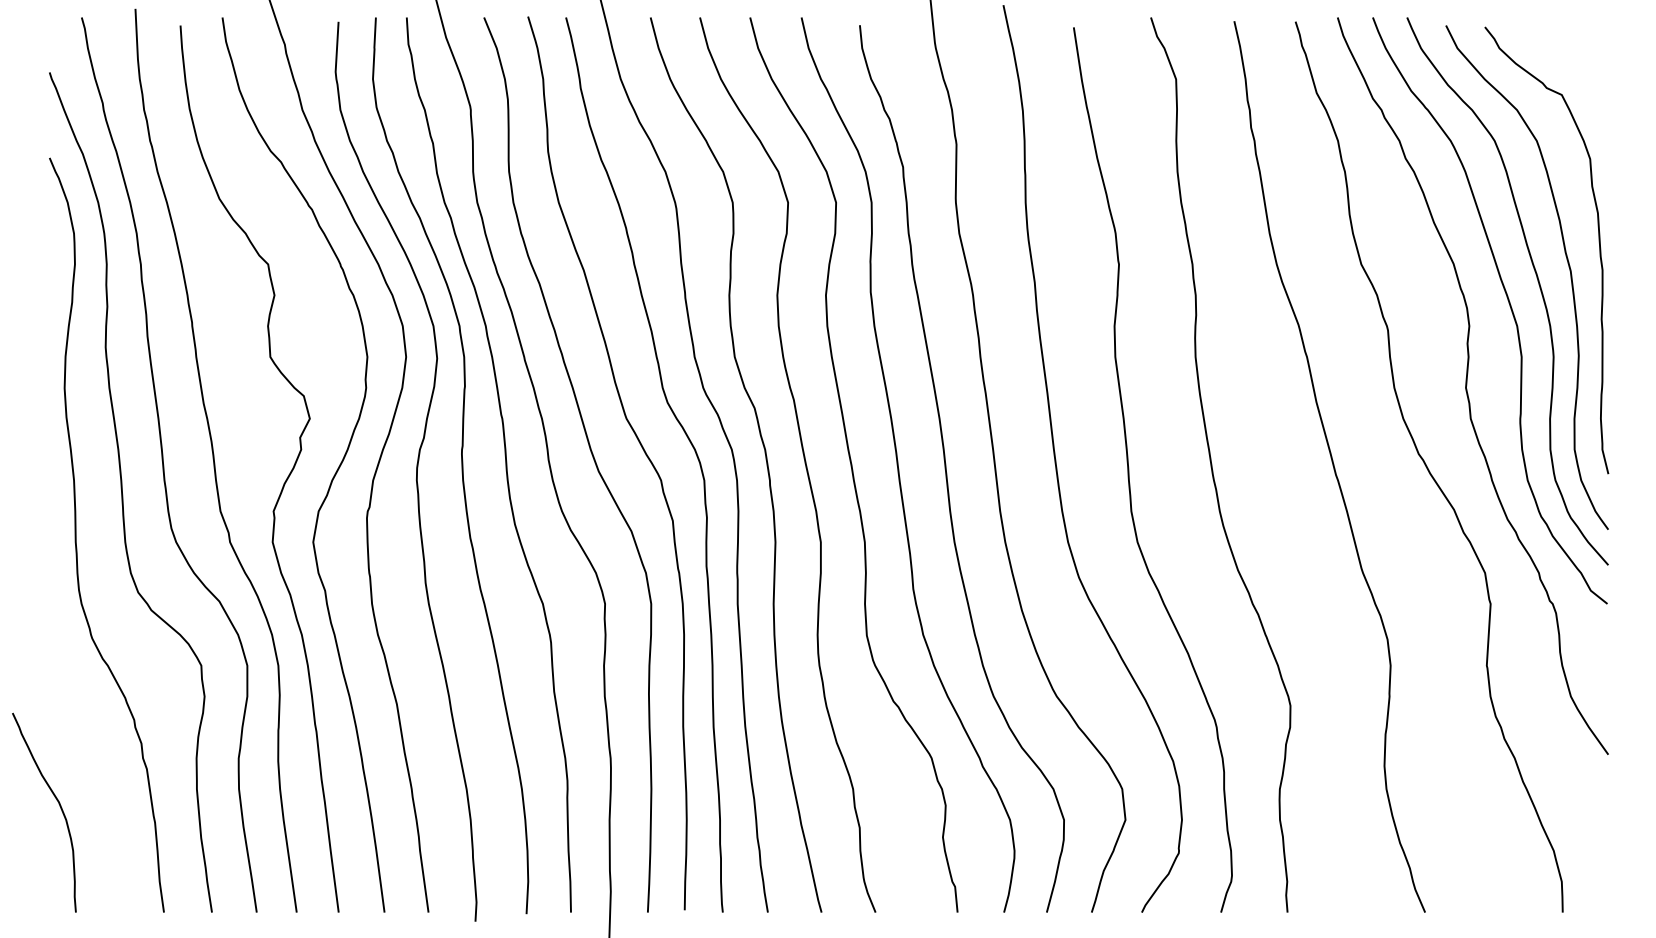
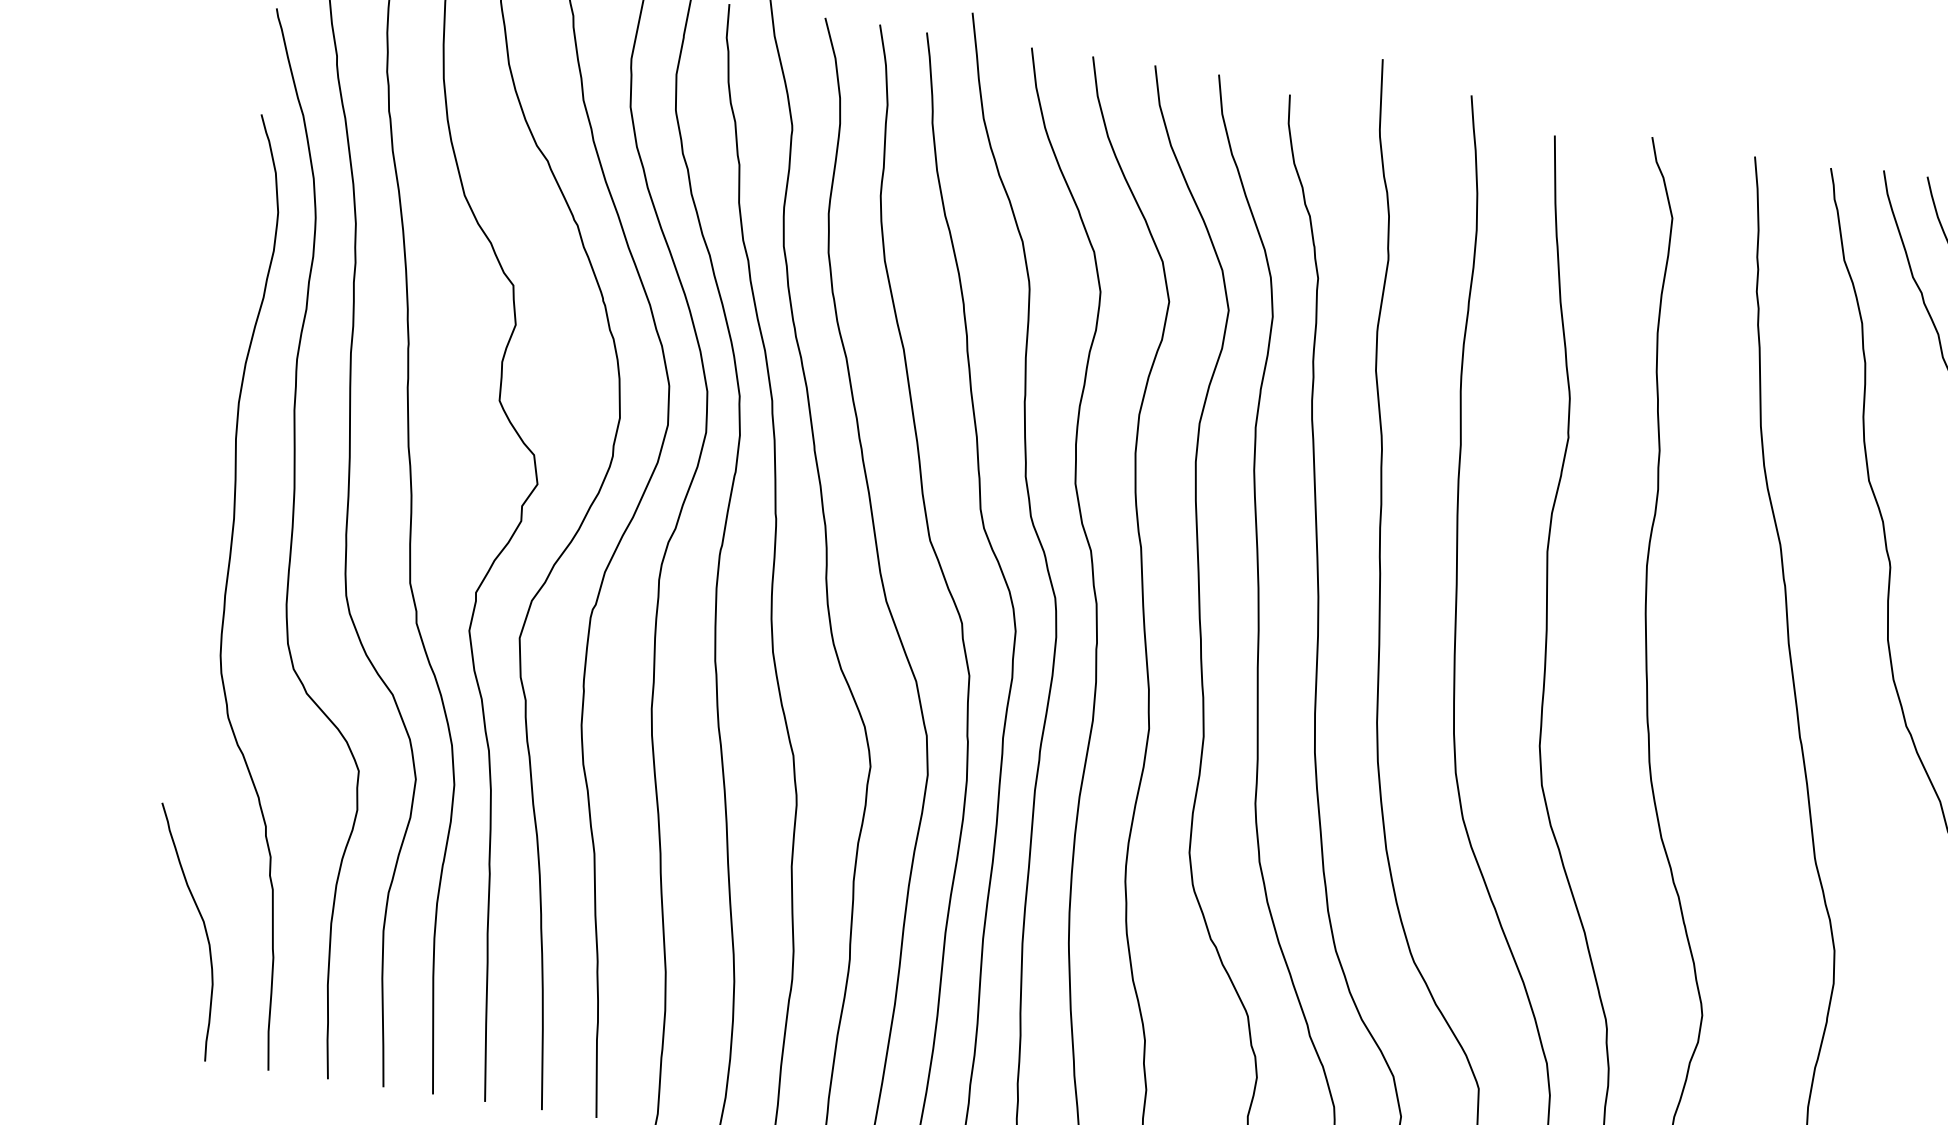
curve: (58, 804) -> (202, 924), moved

